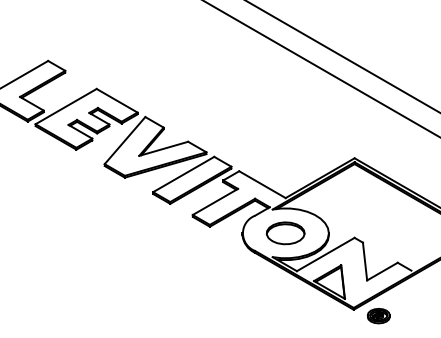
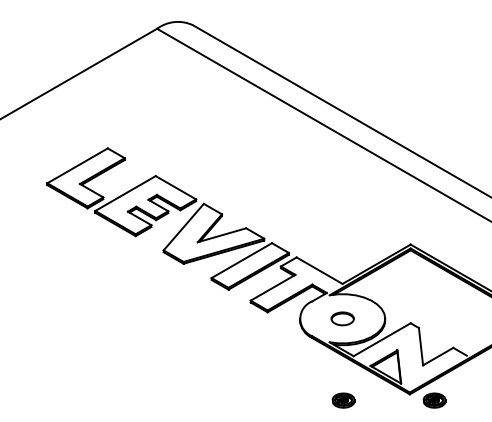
part: (285, 233) -> (342, 318), size x0.6
part: (286, 316) -> (343, 400), added

